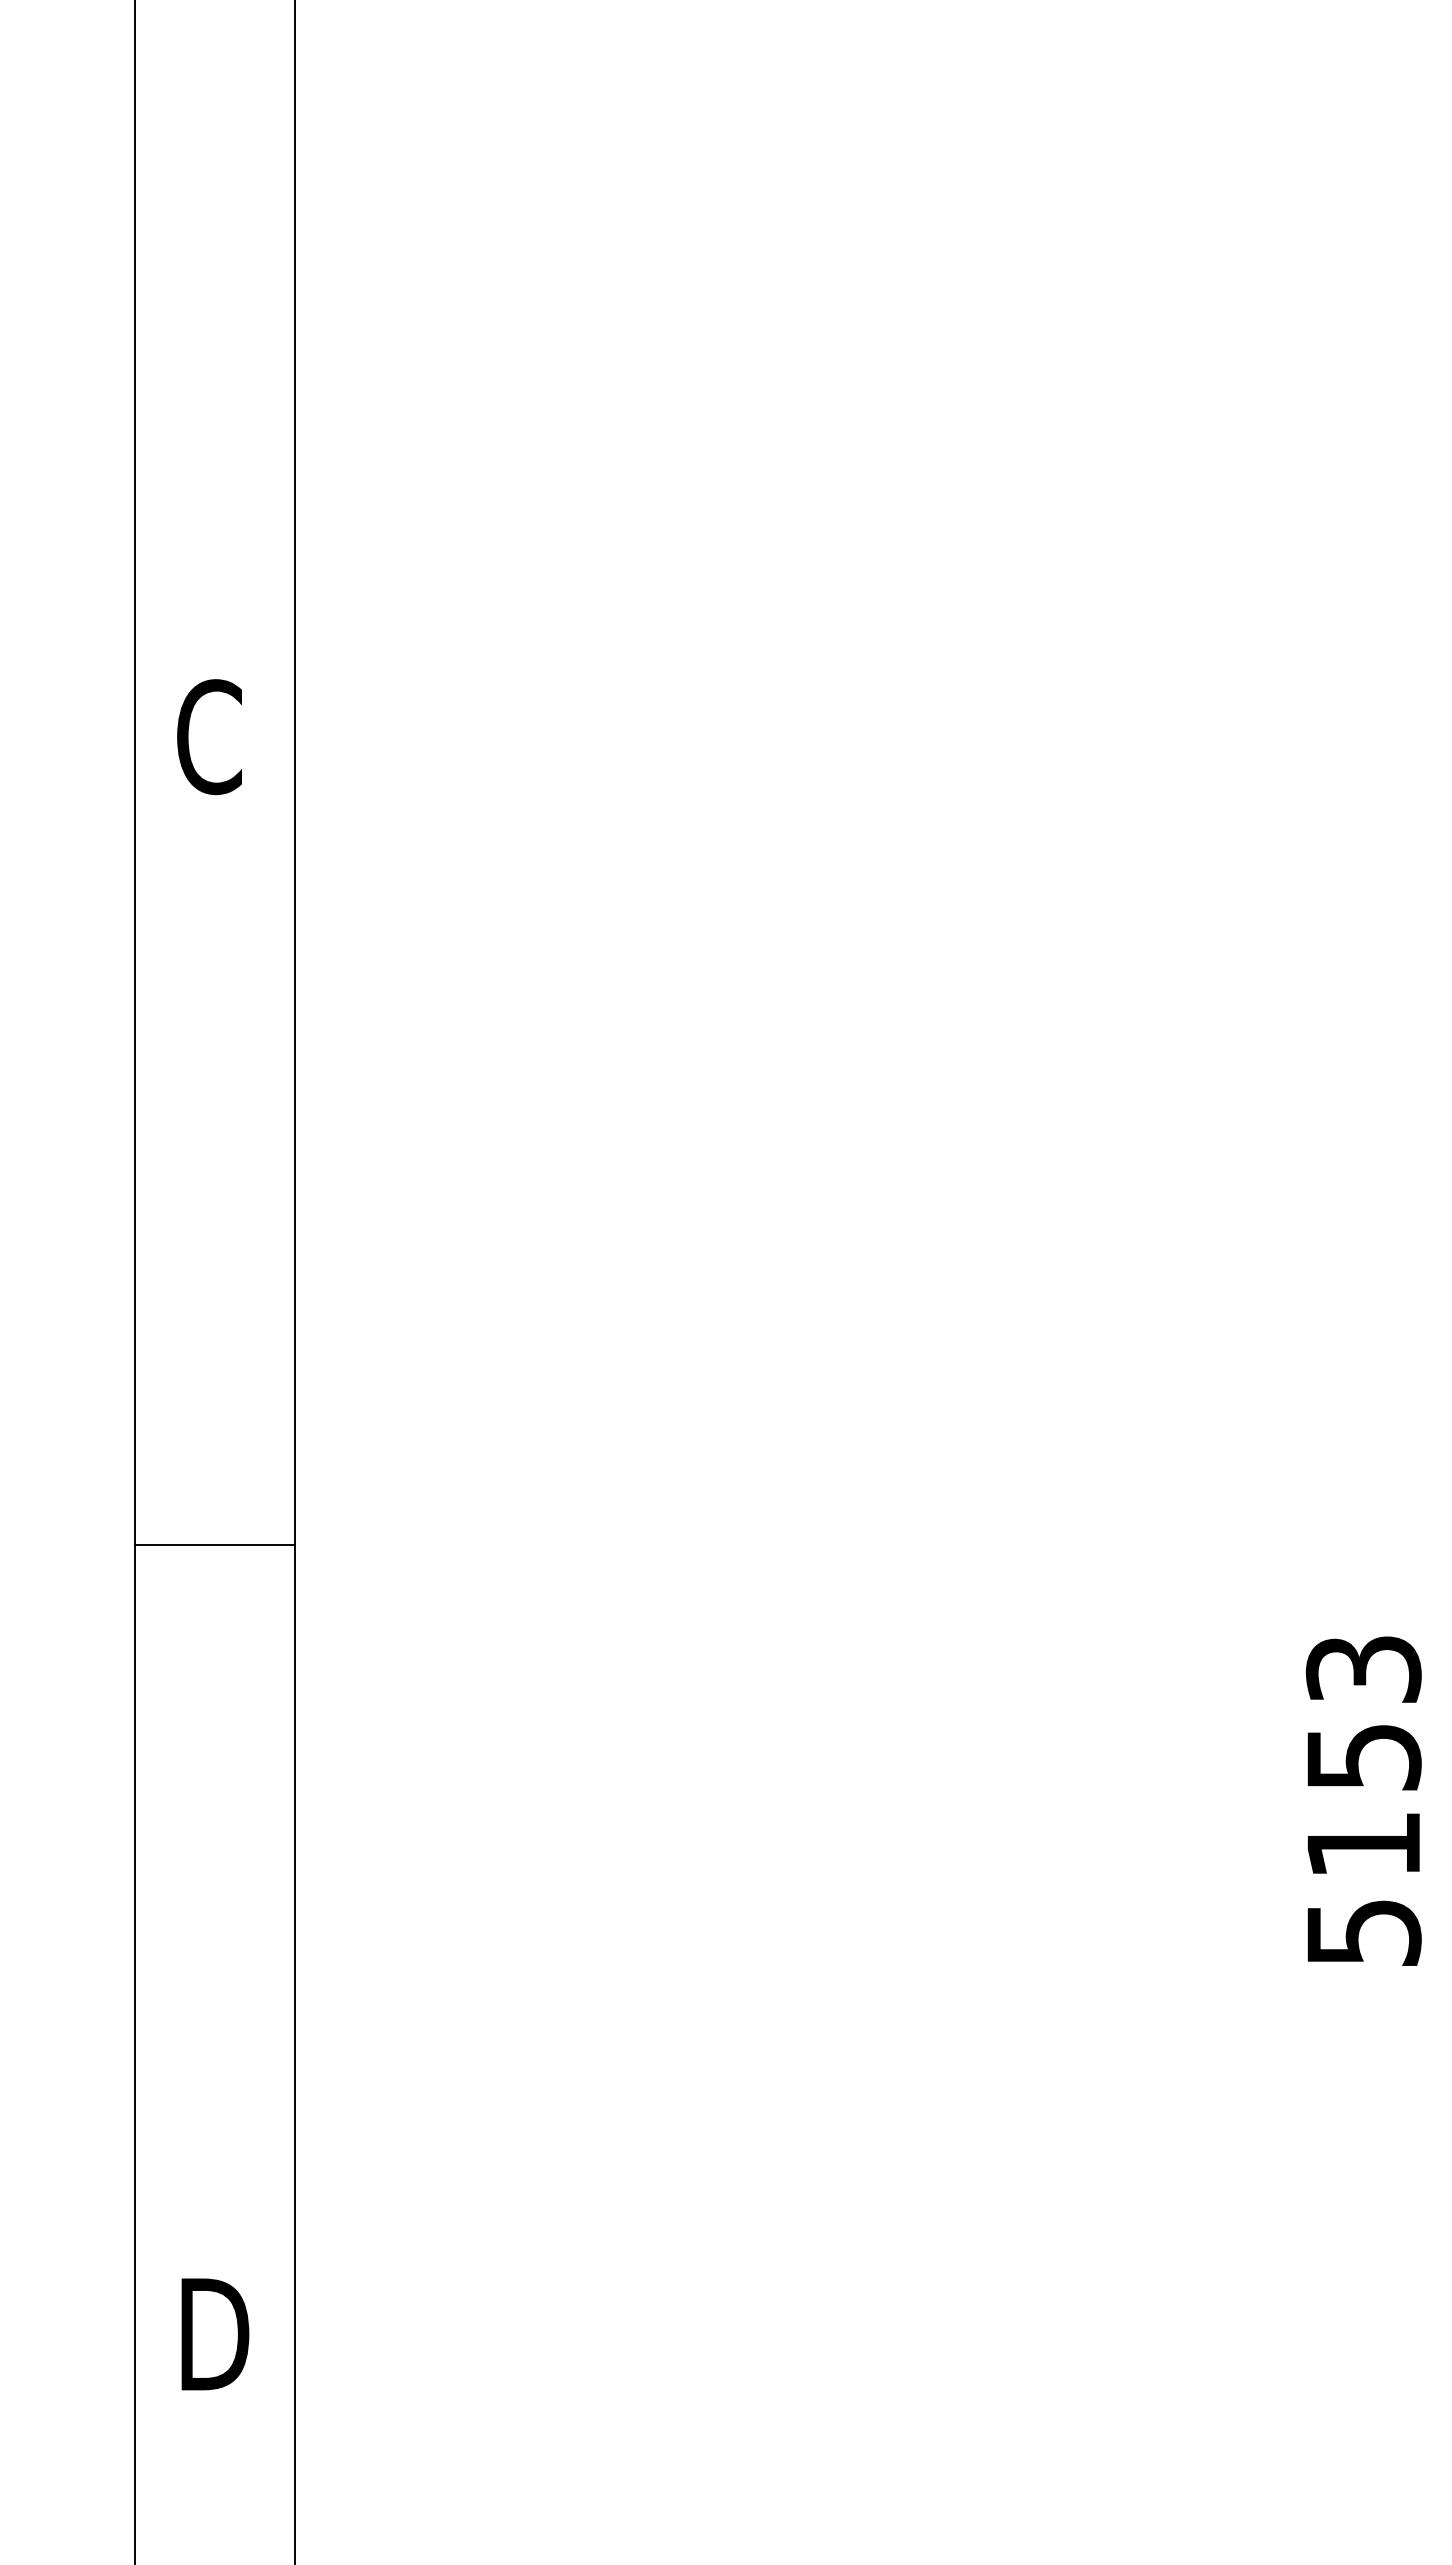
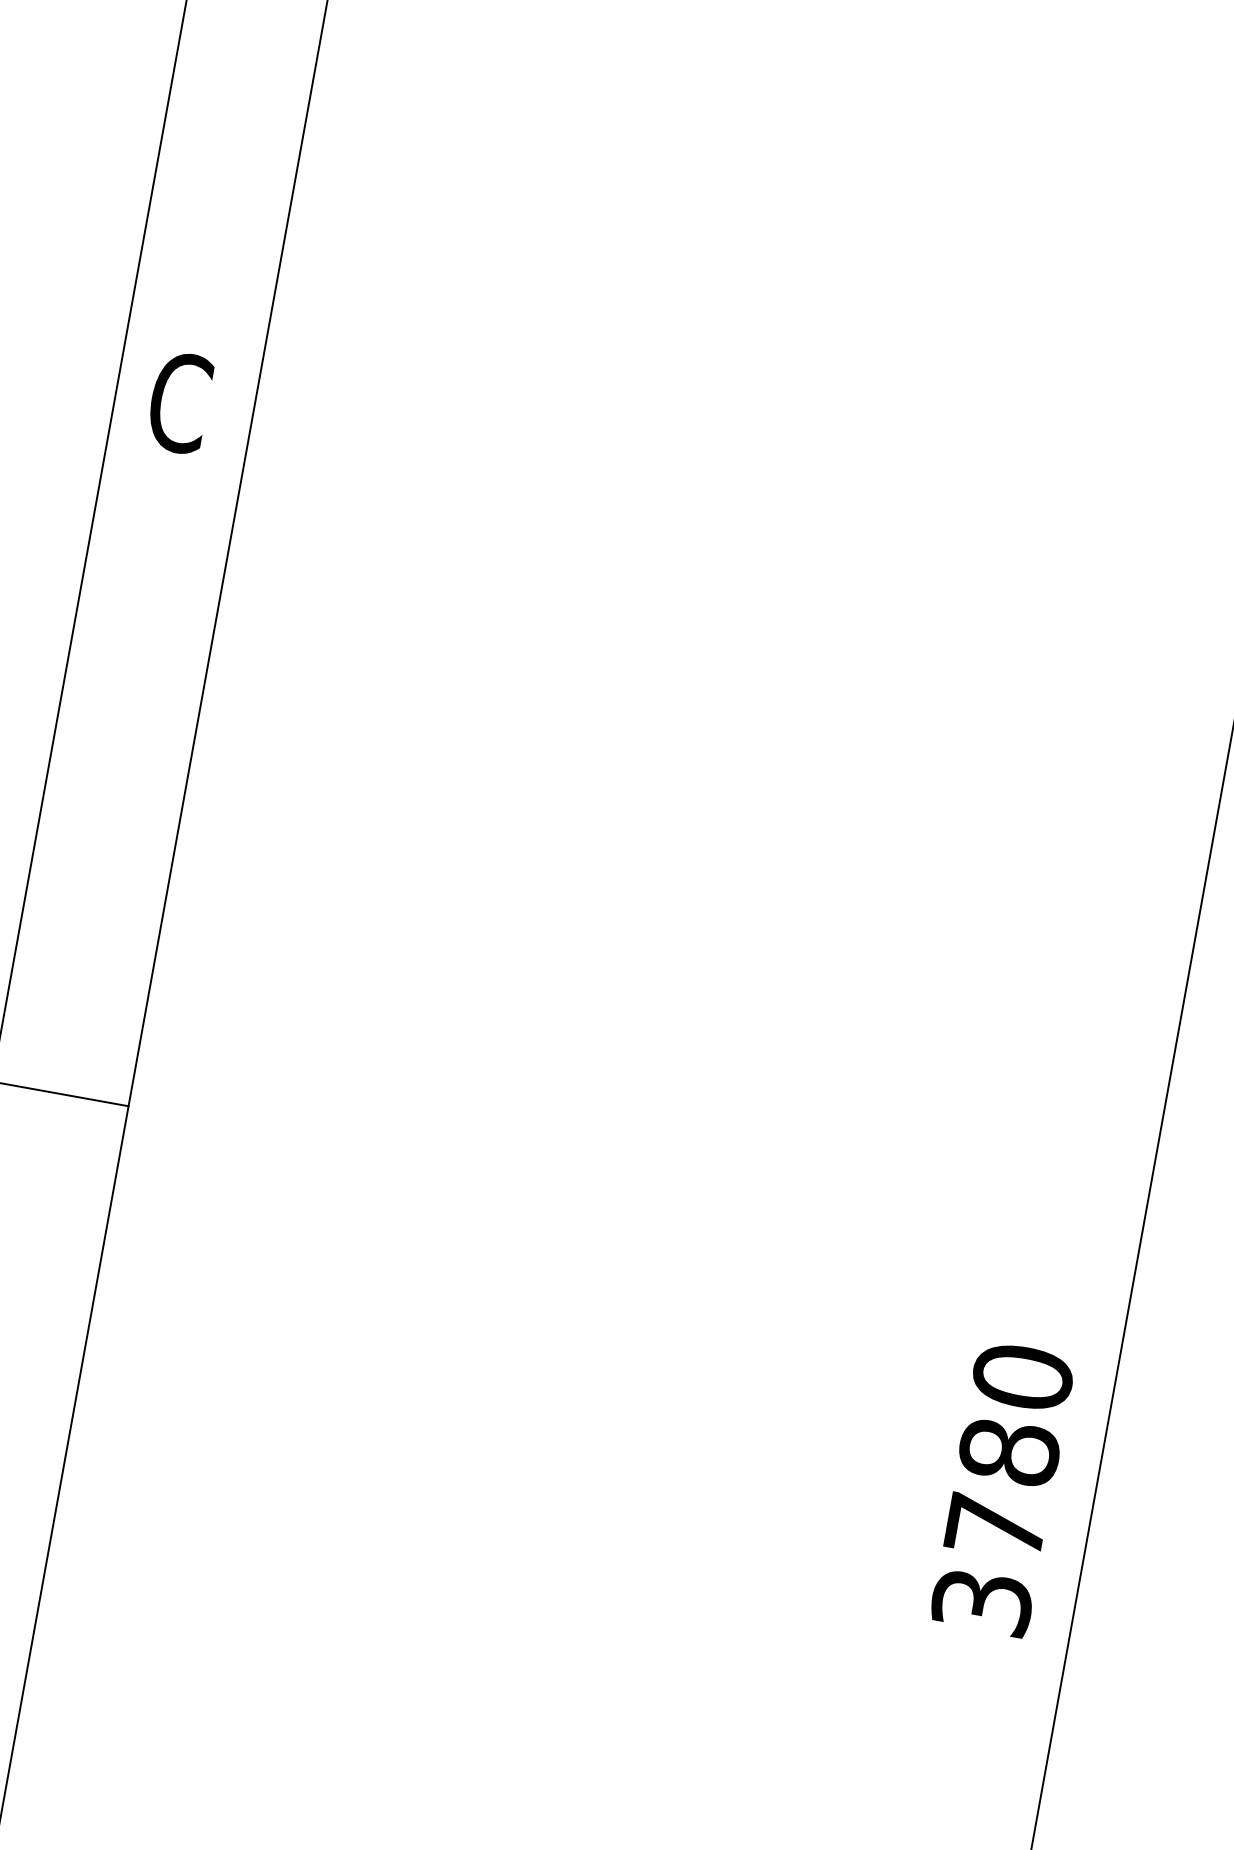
text: (1363, 1800) -> (1002, 1489), 5153 -> 3780

